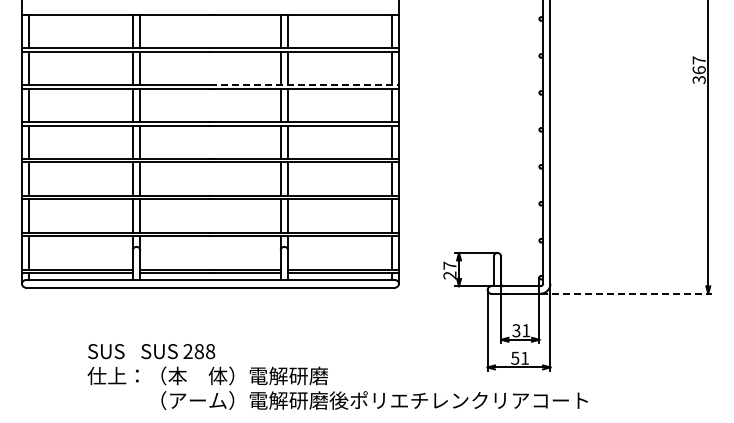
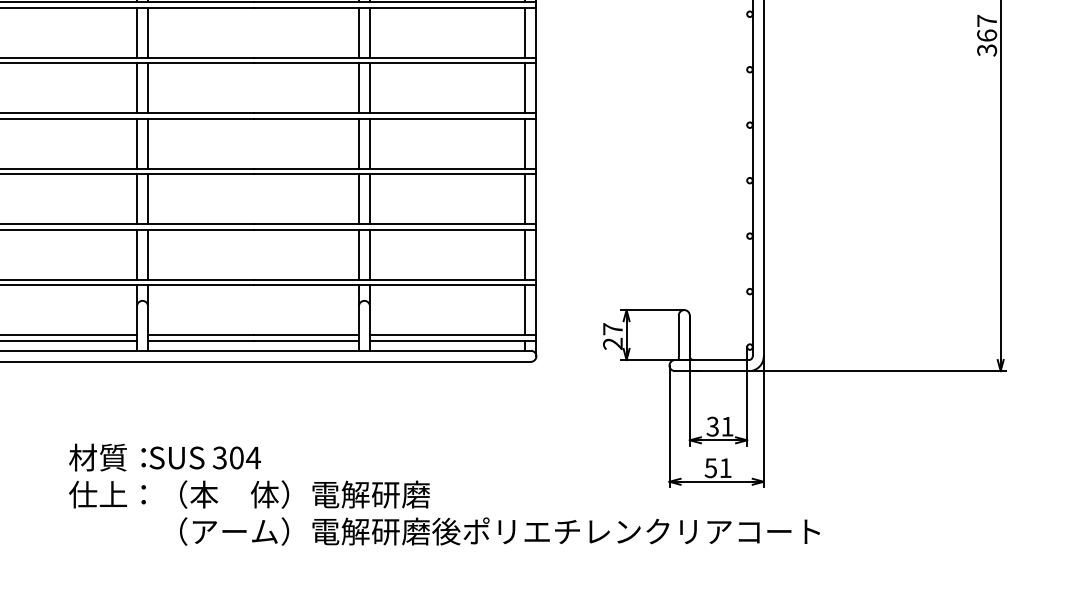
line: (305, 84) -> (396, 57), dashed -> solid
line: (626, 293) -> (877, 370), dashed -> solid
text: (112, 351) -> (106, 457), SUS -> 材質：
text: (199, 351) -> (237, 457), 288 -> 304

